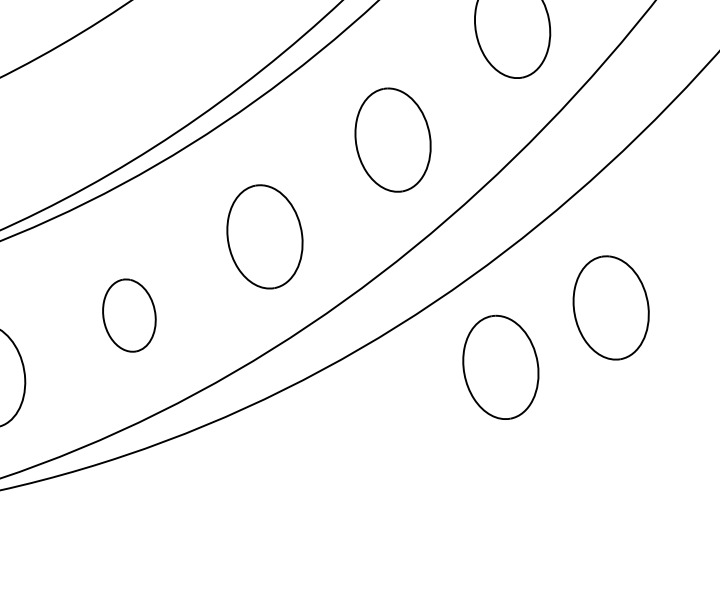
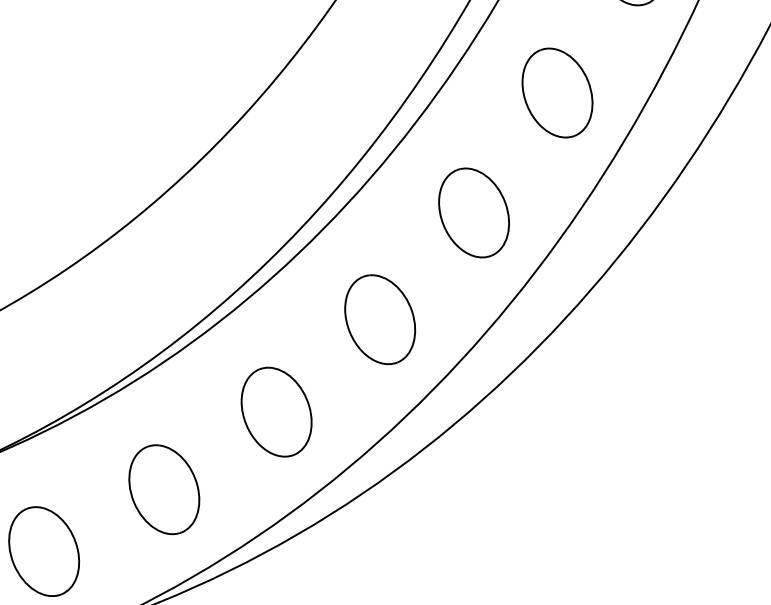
part: (611, 307) -> (693, 319), removed
part: (129, 314) -> (276, 411), size x1.43
part: (500, 366) -> (607, 390), removed

